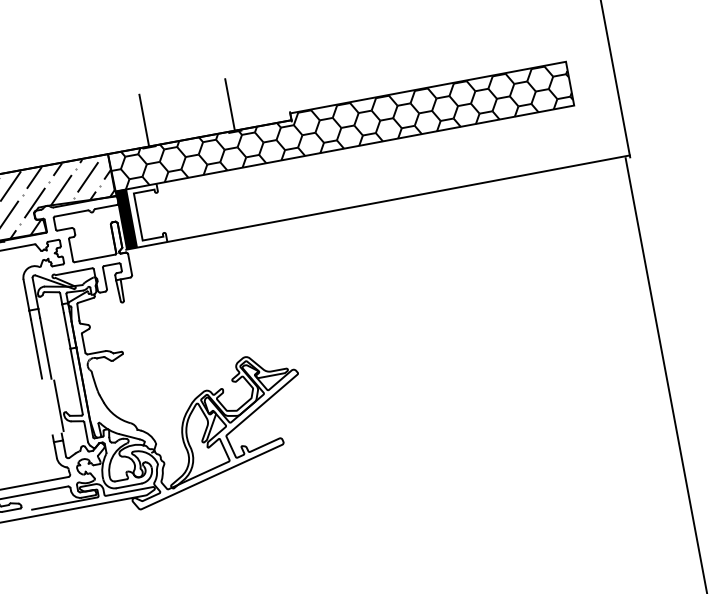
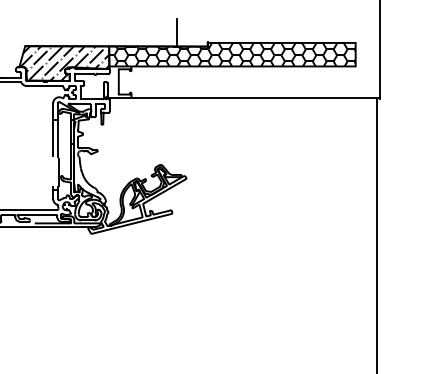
line: (144, 120) -> (131, 32), removed
fill: (126, 218) -> (112, 81), removed

